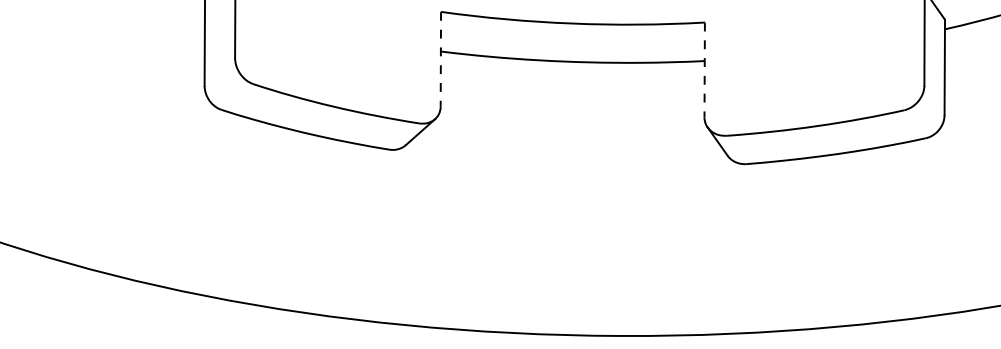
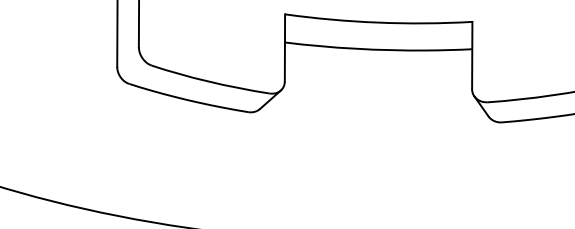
line: (440, 59) -> (284, 48), dashed -> solid
line: (704, 70) -> (472, 55), dashed -> solid

